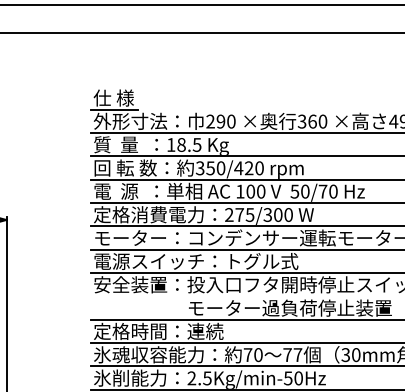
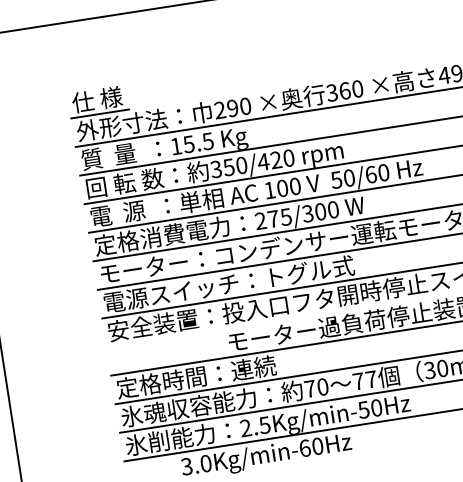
text: (181, 144) -> (188, 143), 18.5 -> 15.5
text: (322, 191) -> (370, 174), 50/70 -> 50/60

